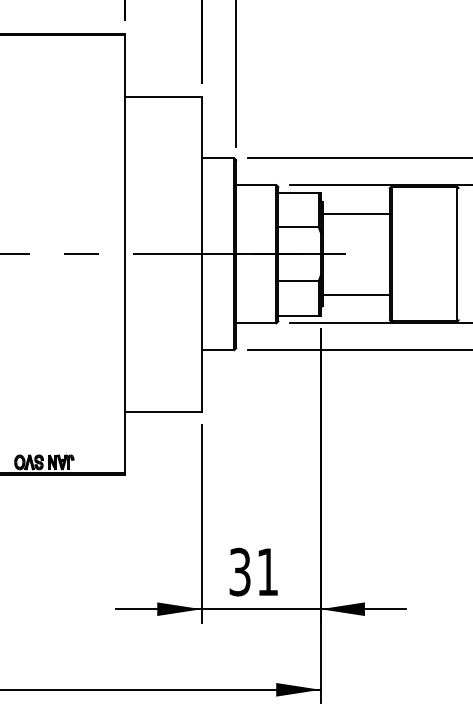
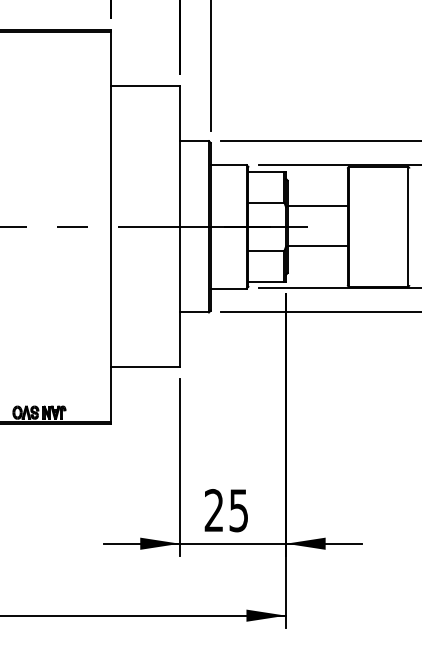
line: (355, 213) -> (317, 205), moved
line: (355, 294) -> (317, 245), moved
text: (253, 572) -> (226, 510), 31 -> 25

